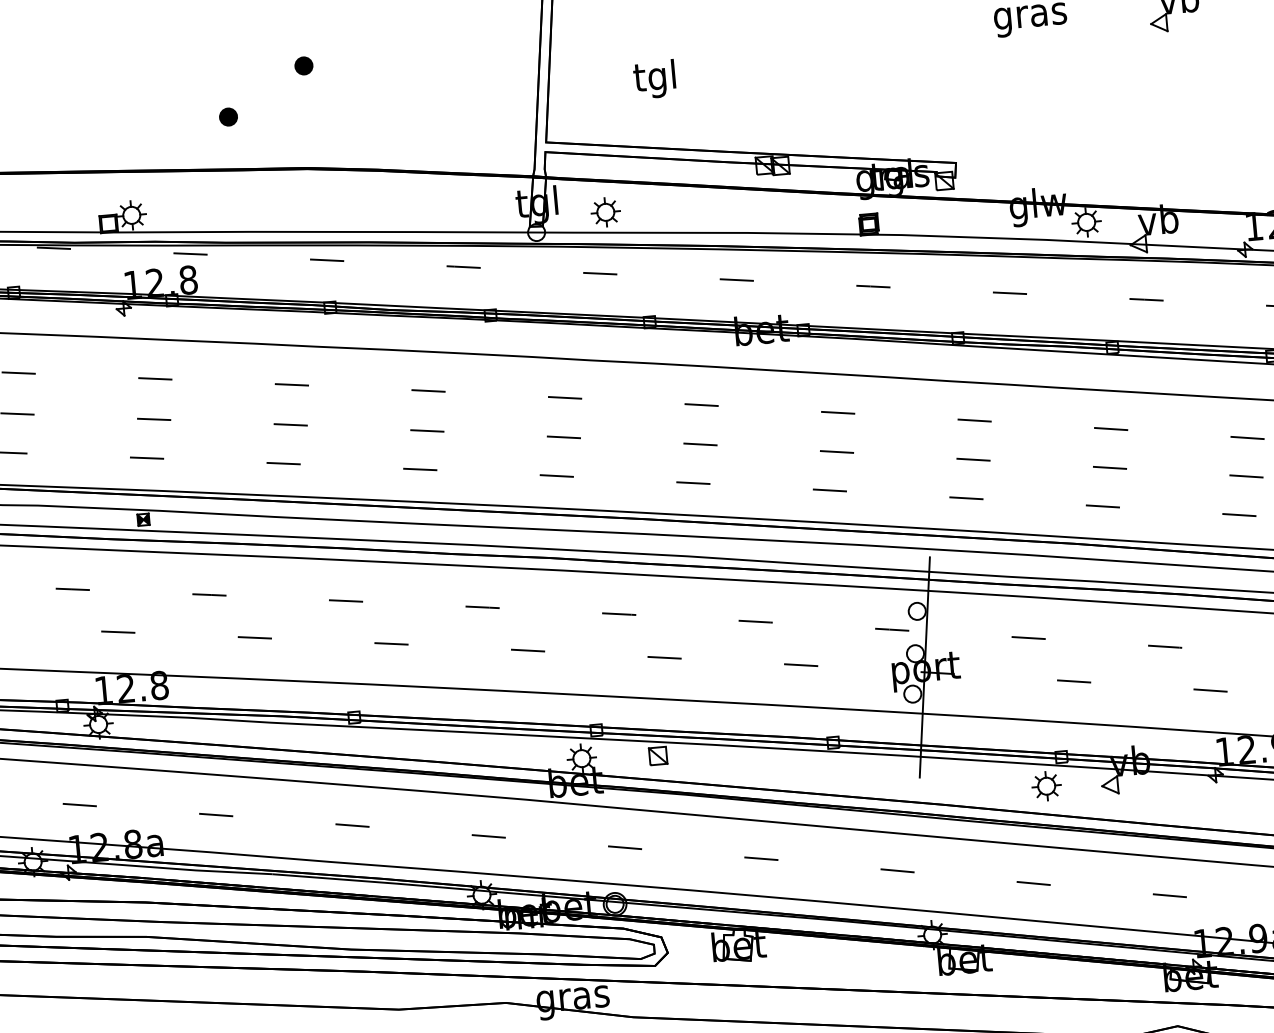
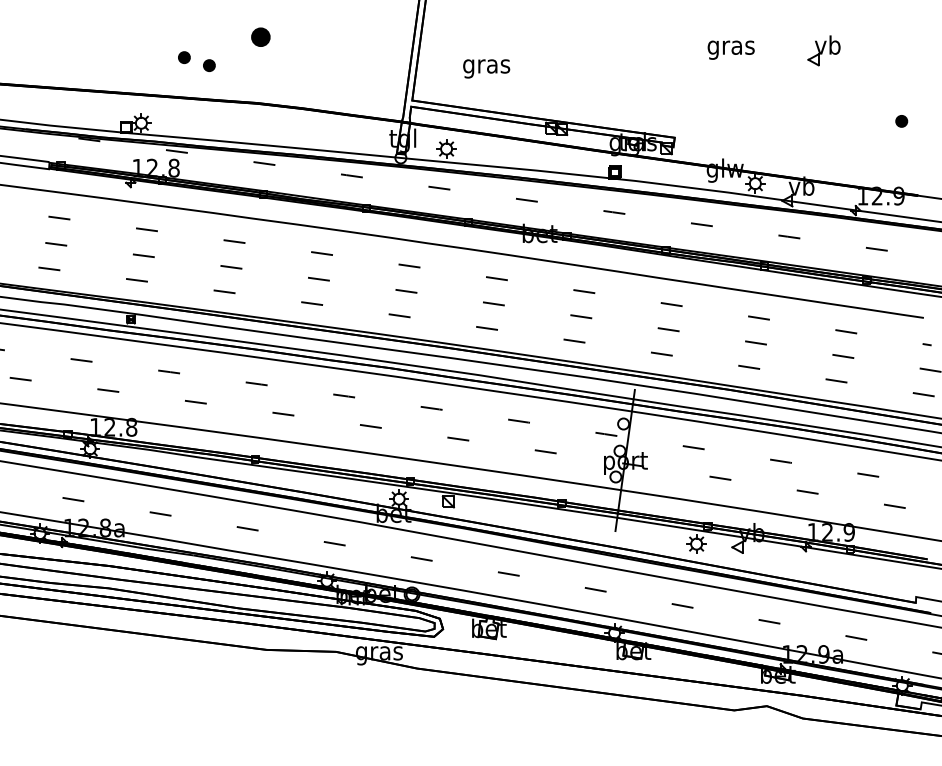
part: (303, 64) -> (260, 36), size x1.6
text: (655, 79) -> (486, 66), tgl -> gras
part: (189, 108) -> (184, 57), added

